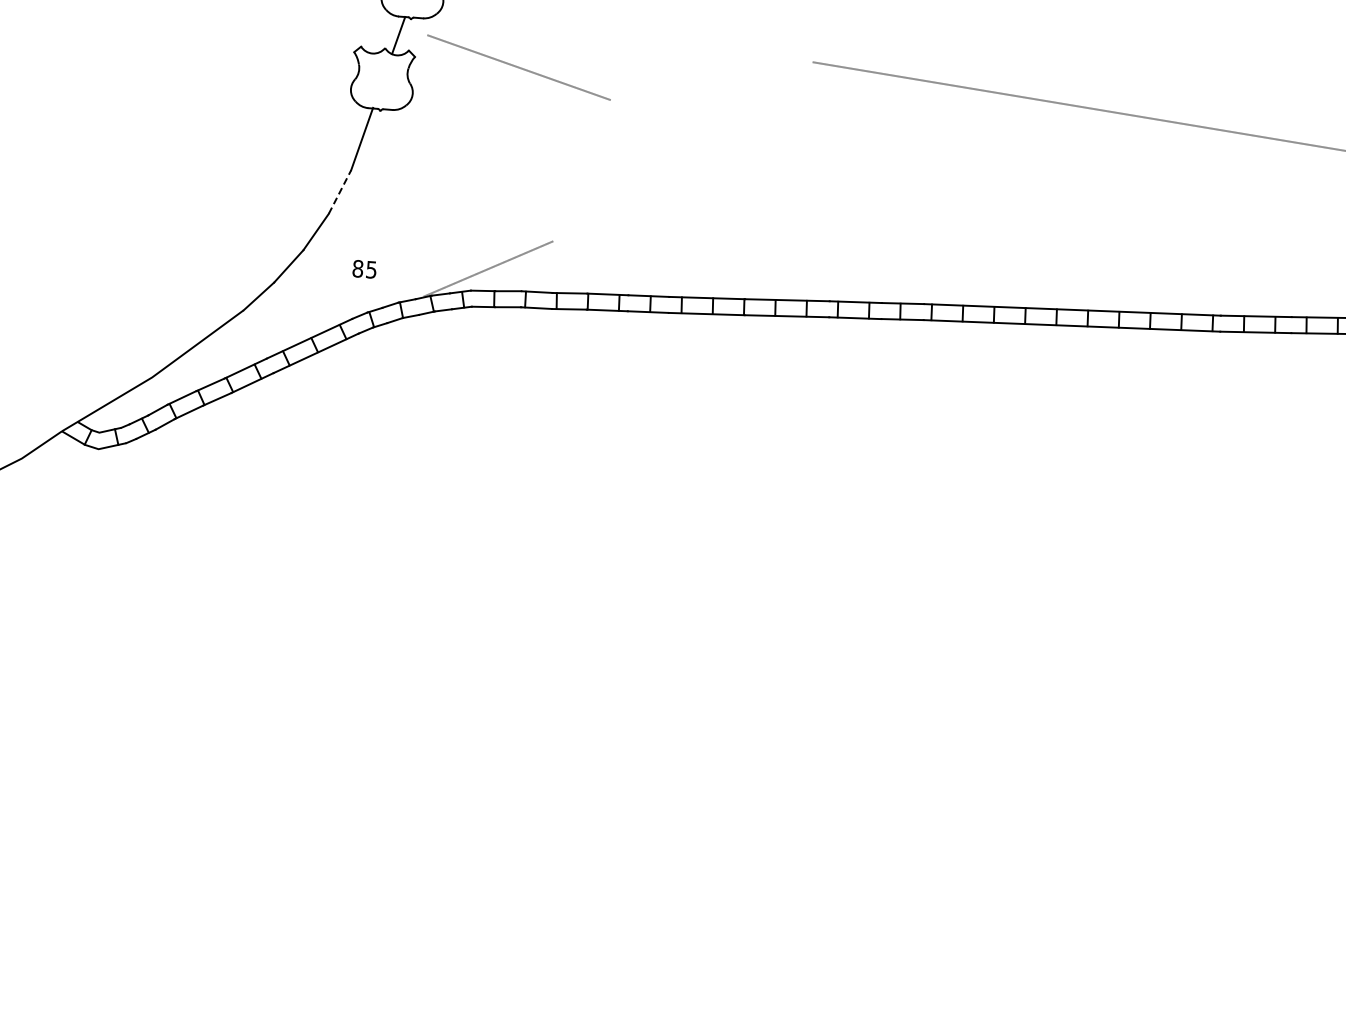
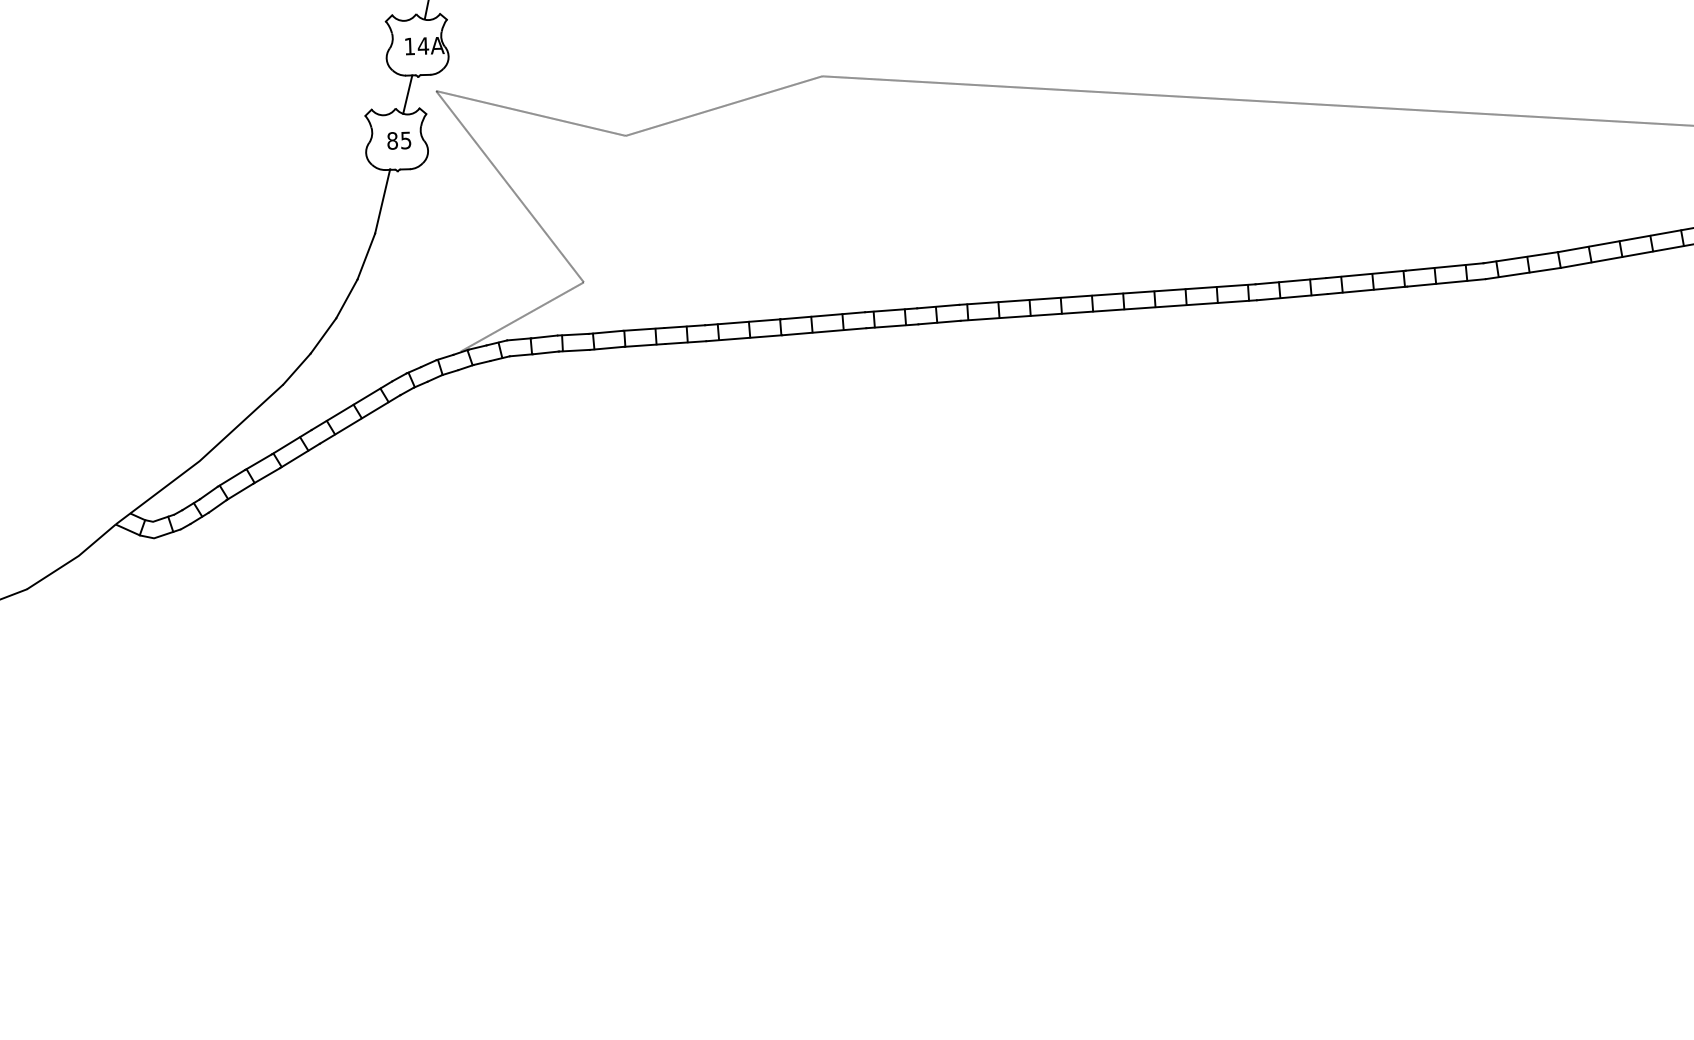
line: (711, 80) -> (723, 105), added
line: (489, 137) -> (509, 186), added
line: (340, 192) -> (366, 256), dashed -> solid
text: (364, 269) -> (399, 140), moved

